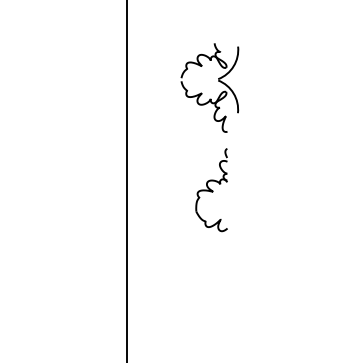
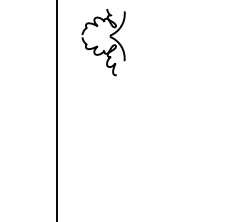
part: (202, 93) -> (98, 46), moved
part: (211, 190) -> (120, 118), removed

